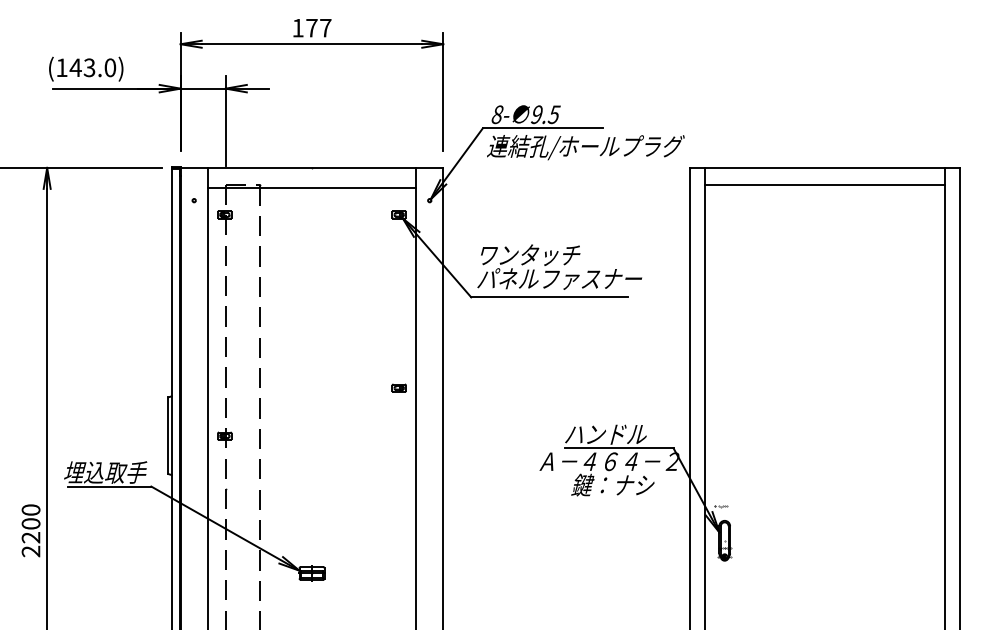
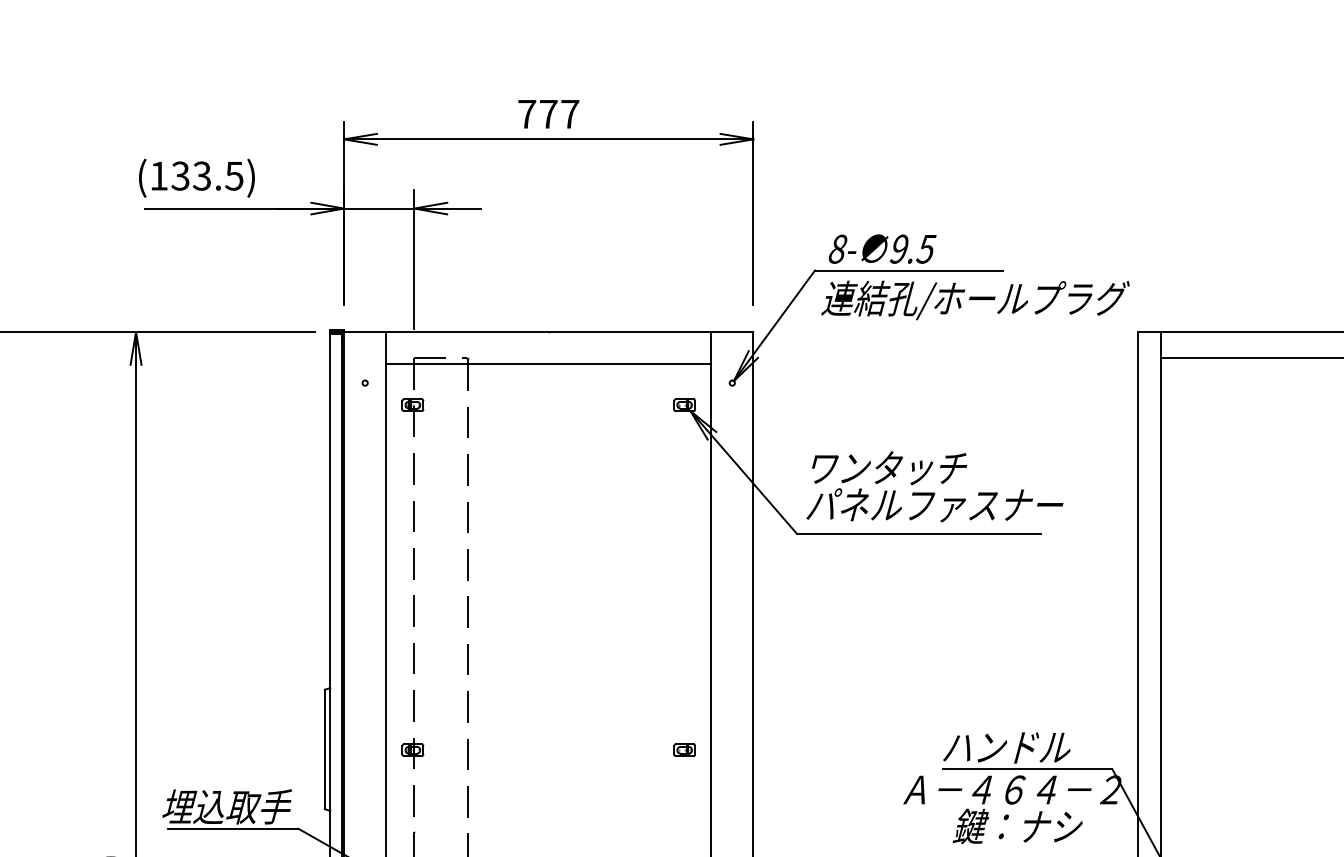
text: (297, 28) -> (526, 114), 177 -> 777
text: (92, 67) -> (206, 175), (143.0) -> (133.5)
part: (398, 387) -> (683, 749), moved

